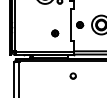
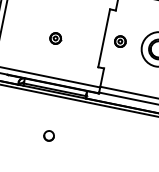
part: (55, 33) -> (56, 38), moved
part: (72, 75) -> (47, 134), moved

